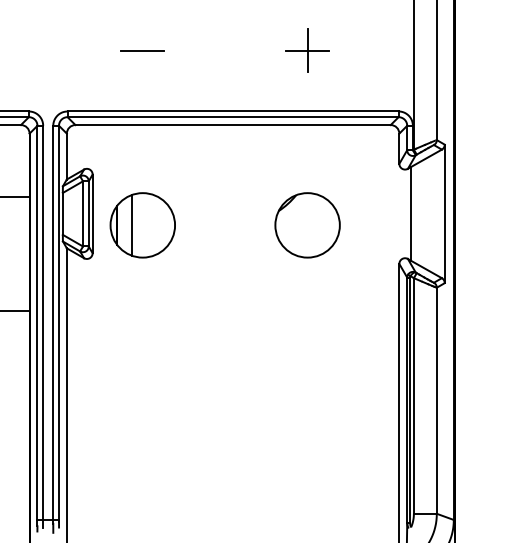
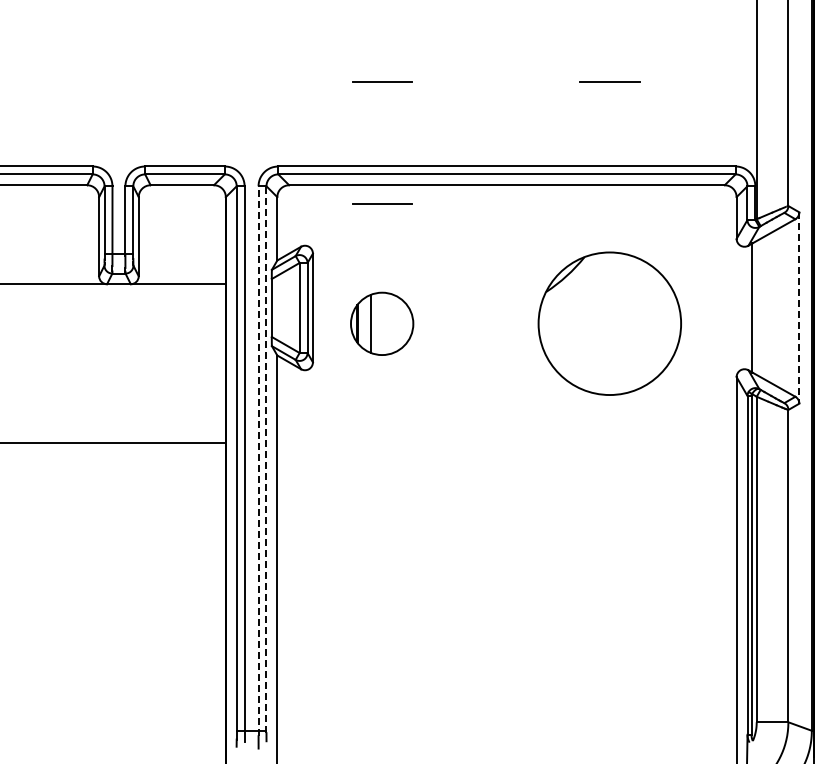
line: (307, 50) -> (609, 82), removed
line: (143, 138) -> (382, 203), added
line: (444, 214) -> (799, 308), solid -> dashed
part: (142, 225) -> (381, 323), size x0.7
part: (307, 225) -> (609, 323), size x1.6
line: (59, 323) -> (266, 459), solid -> dashed
line: (53, 325) -> (258, 461), solid -> dashed

